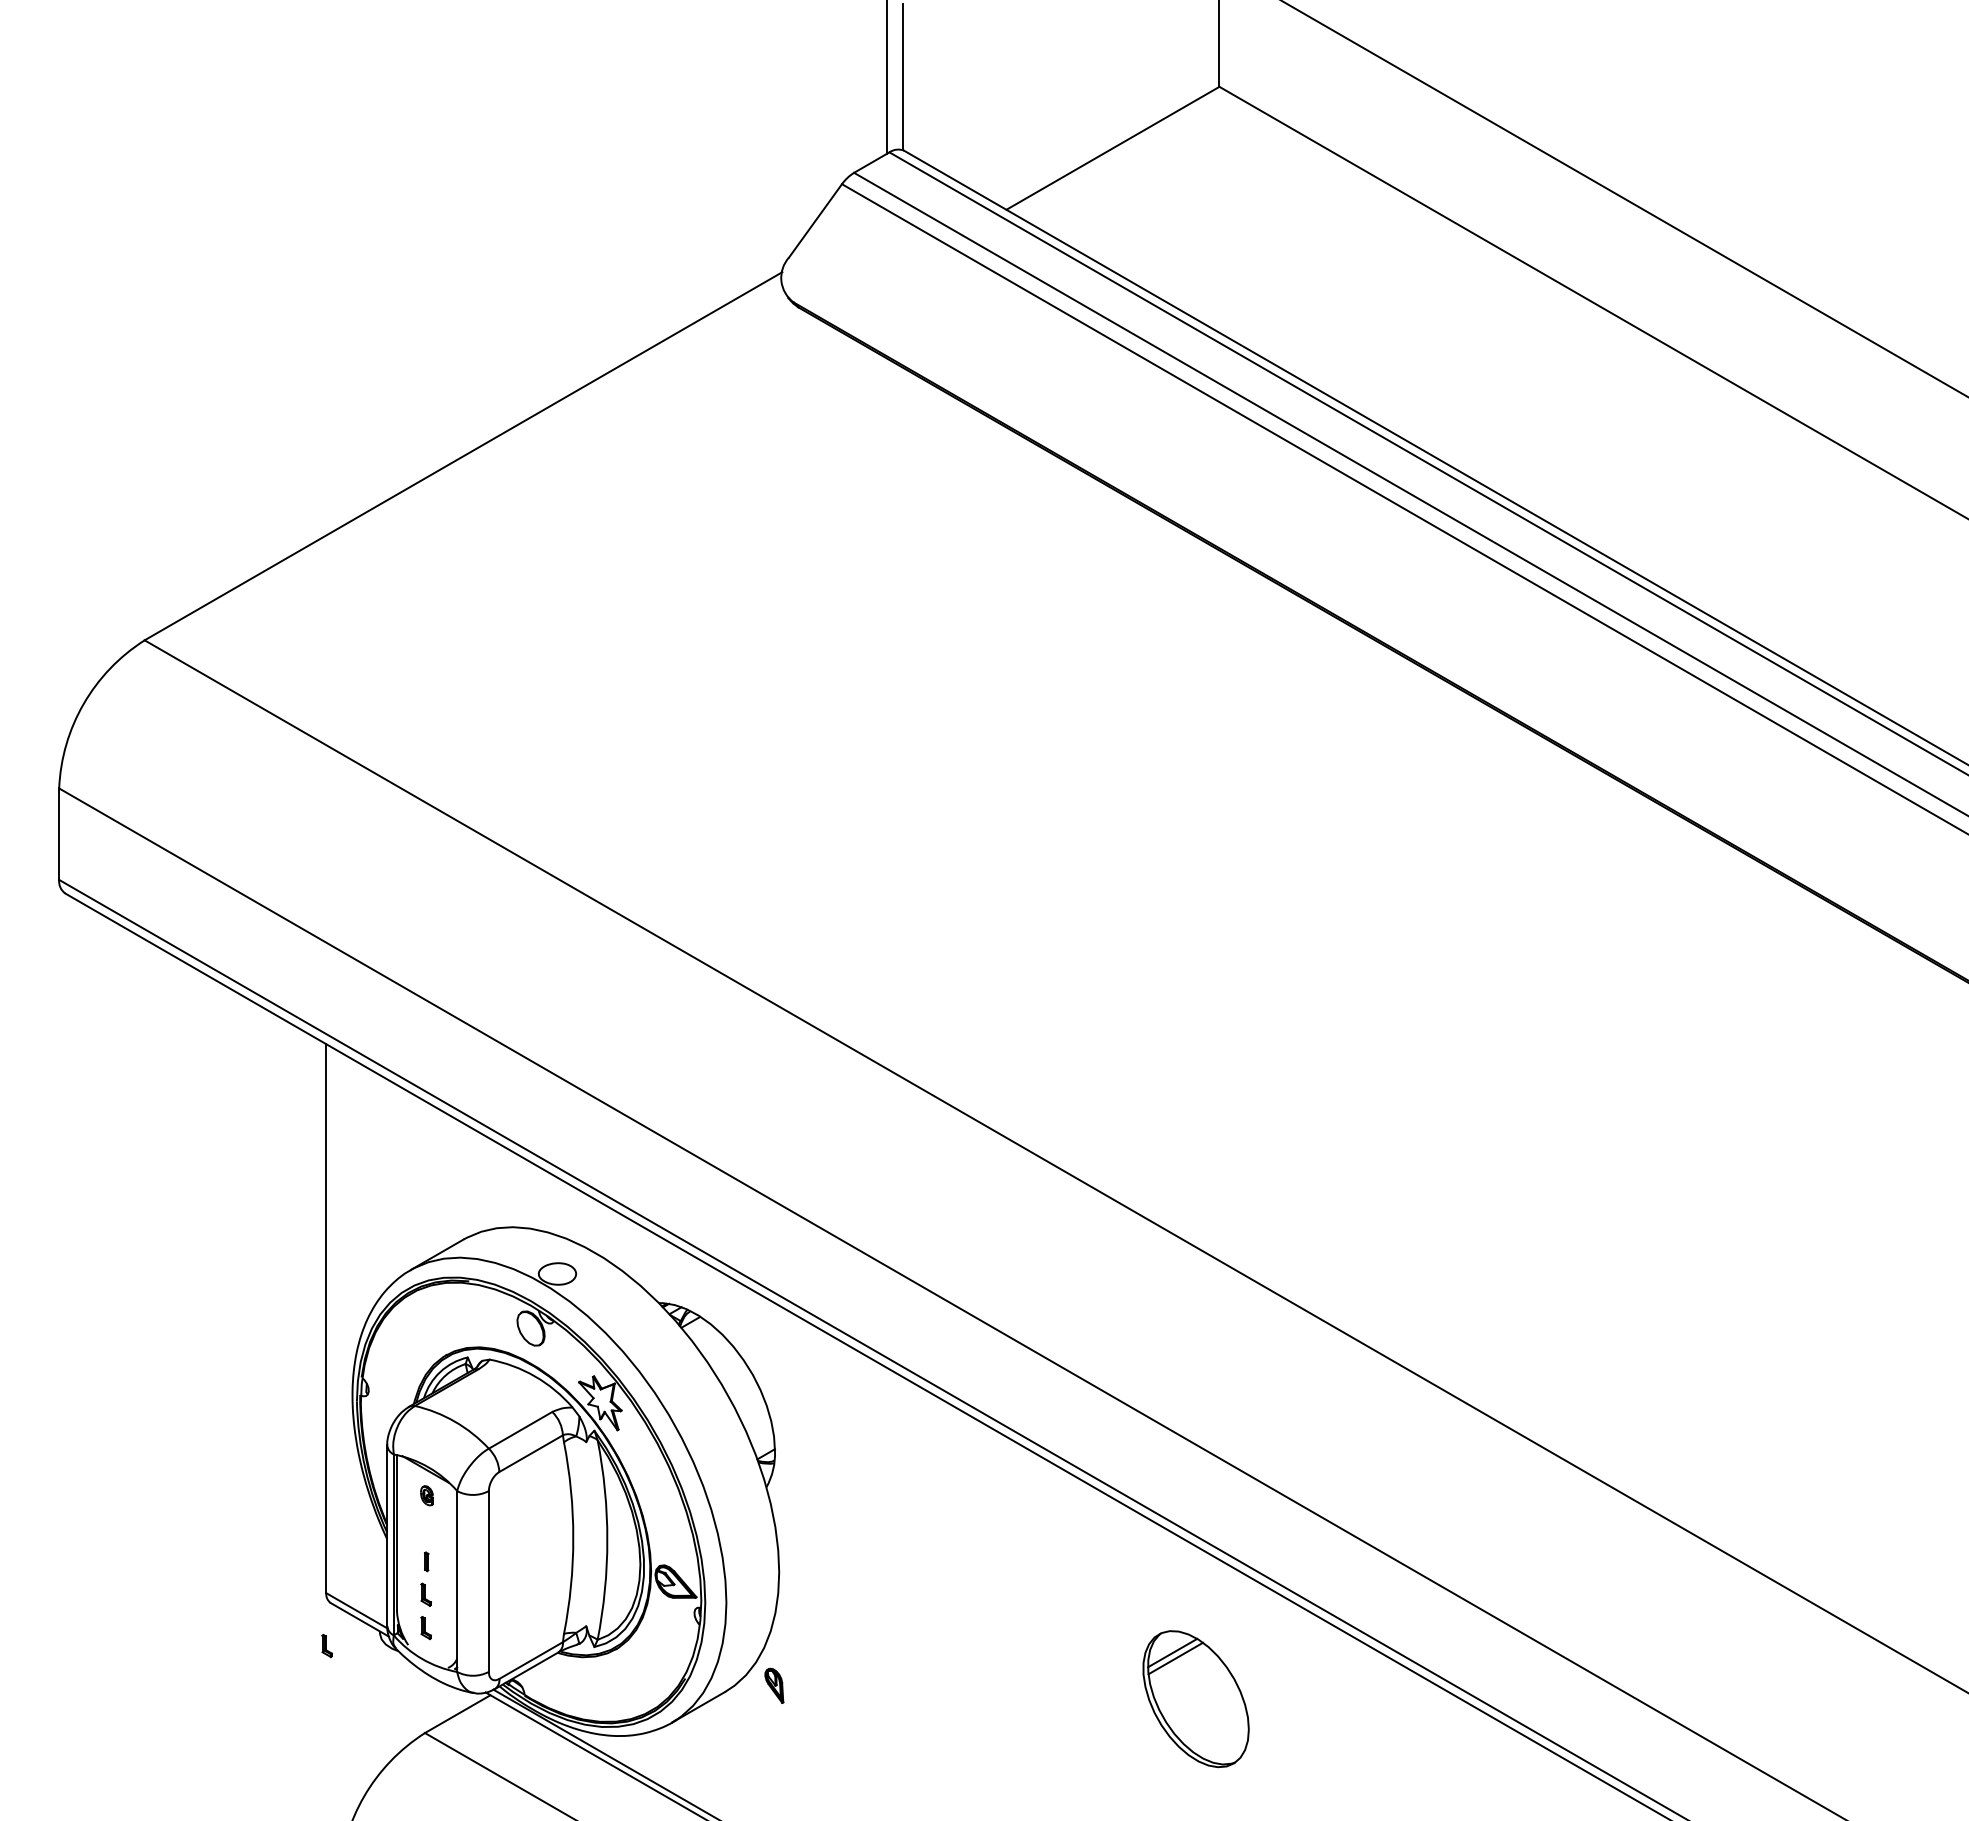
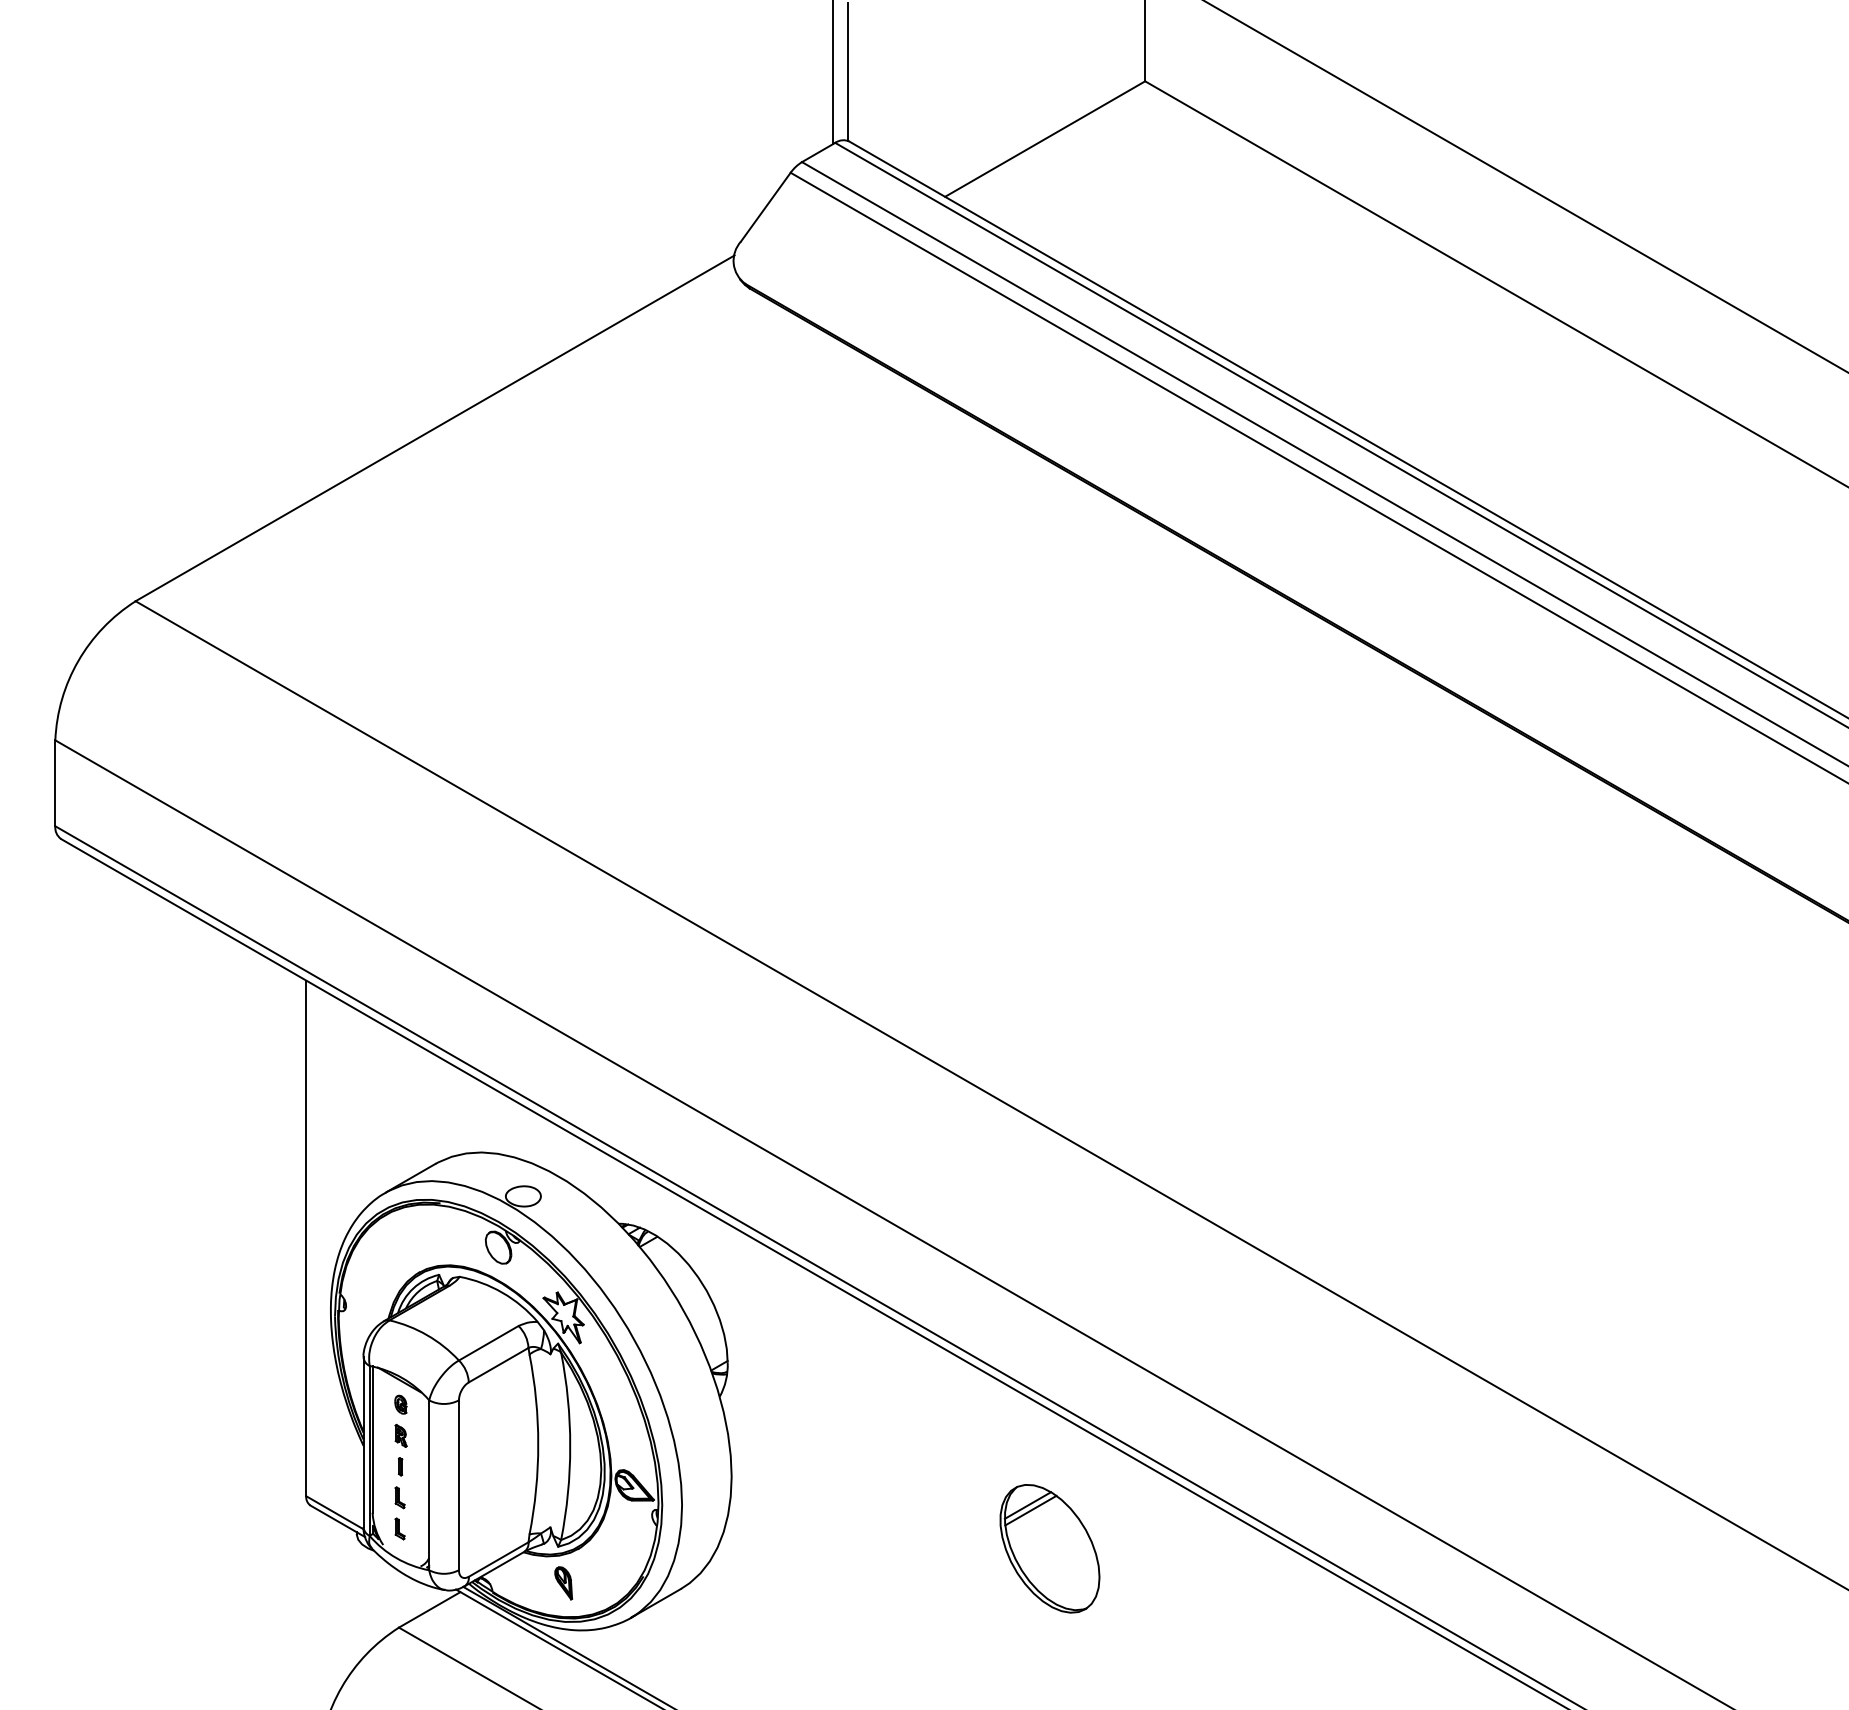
part: (427, 1528) -> (401, 1435), added
part: (326, 1646) -> (306, 1546), removed
part: (774, 1685) -> (563, 1582), moved
part: (1195, 1699) -> (1049, 1549), moved

